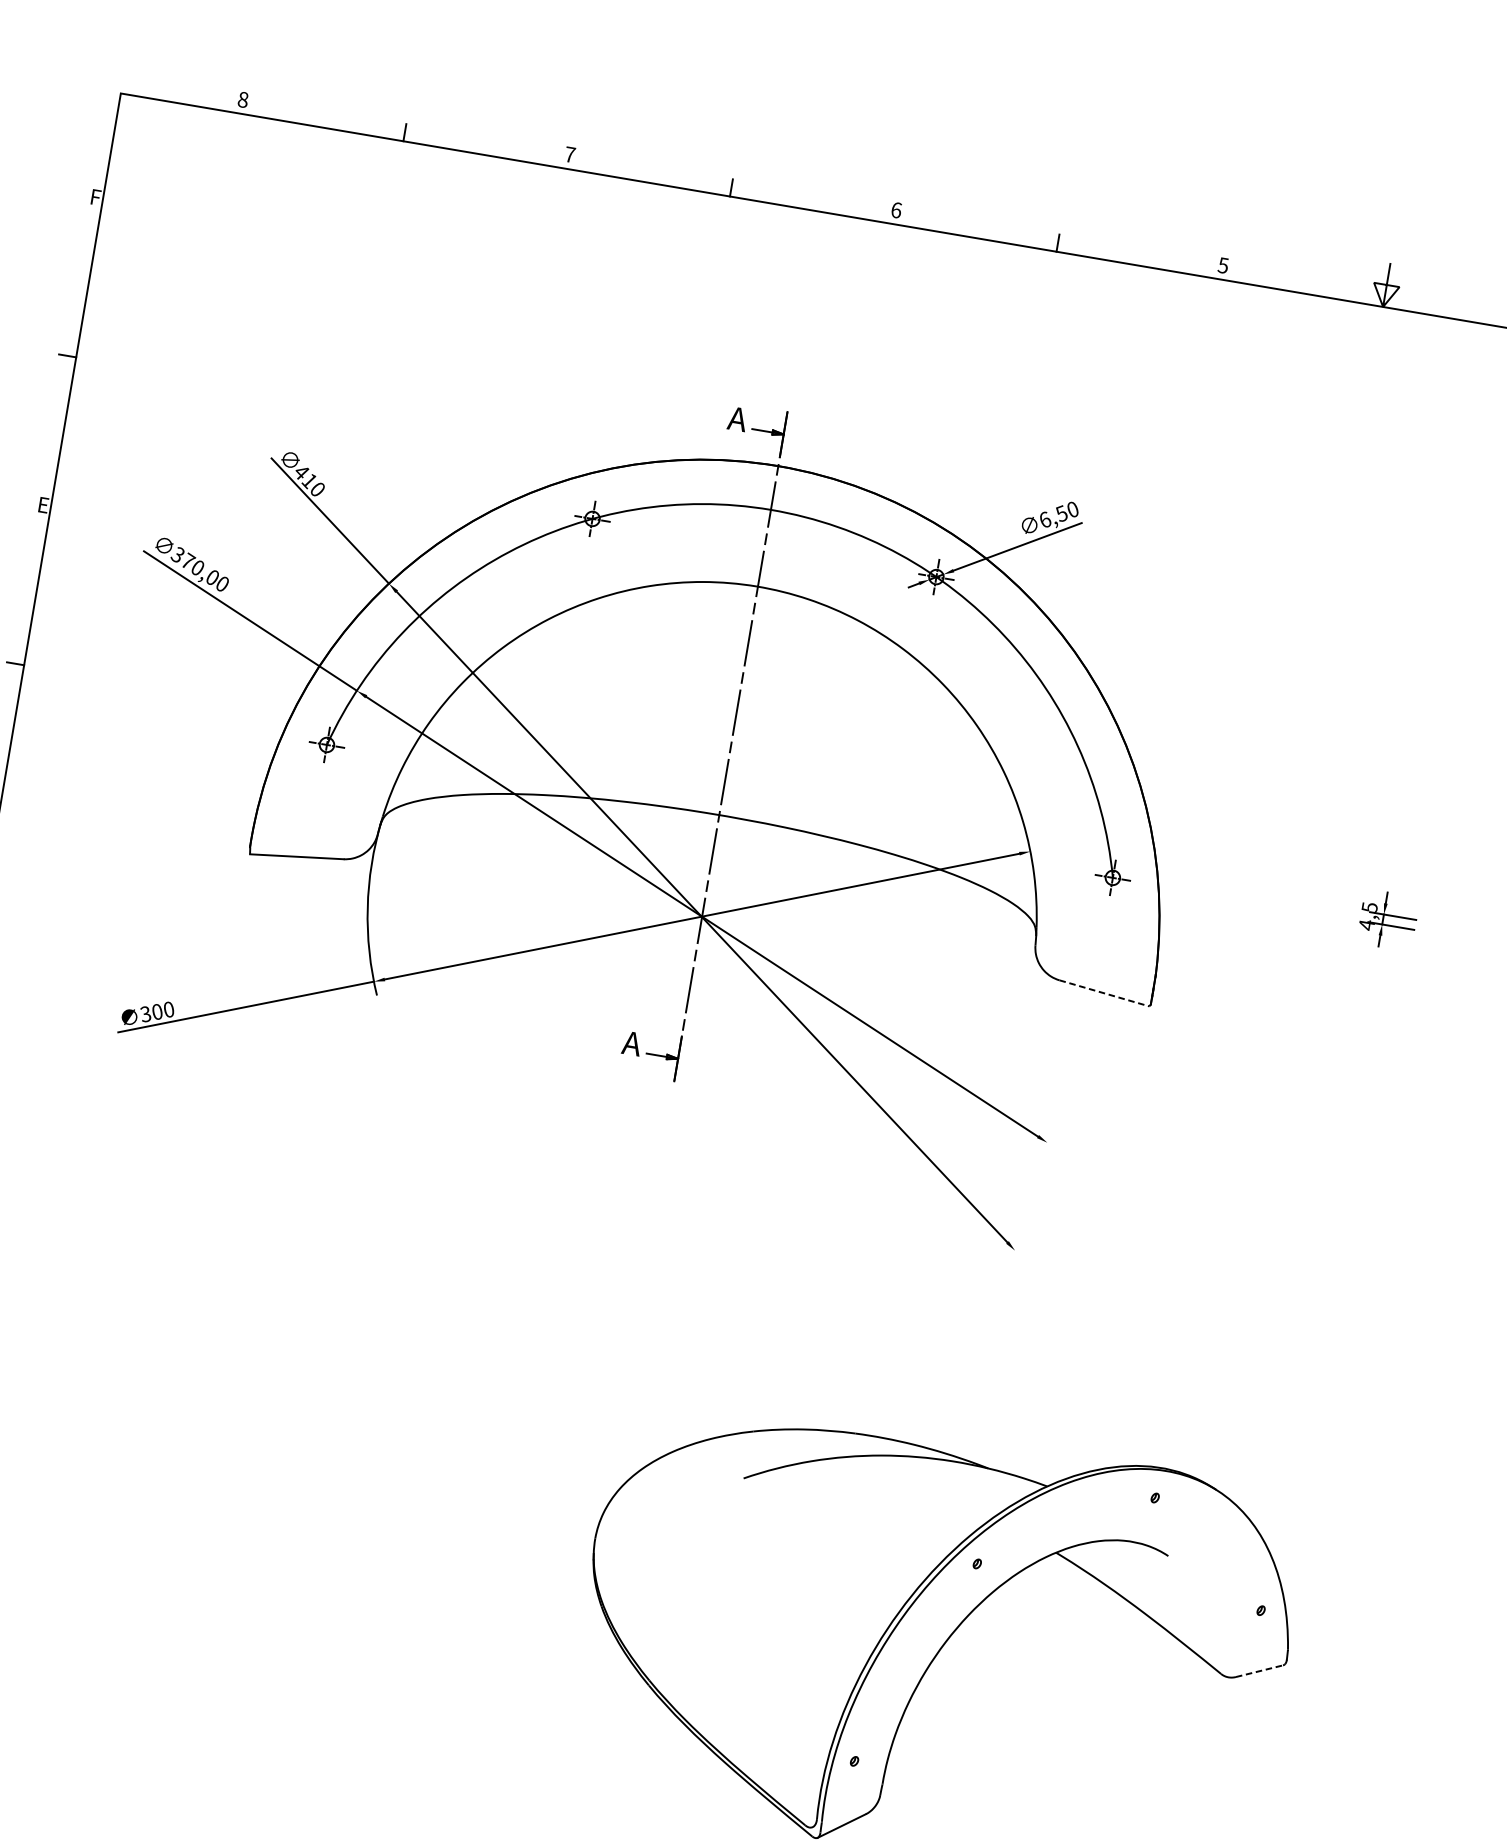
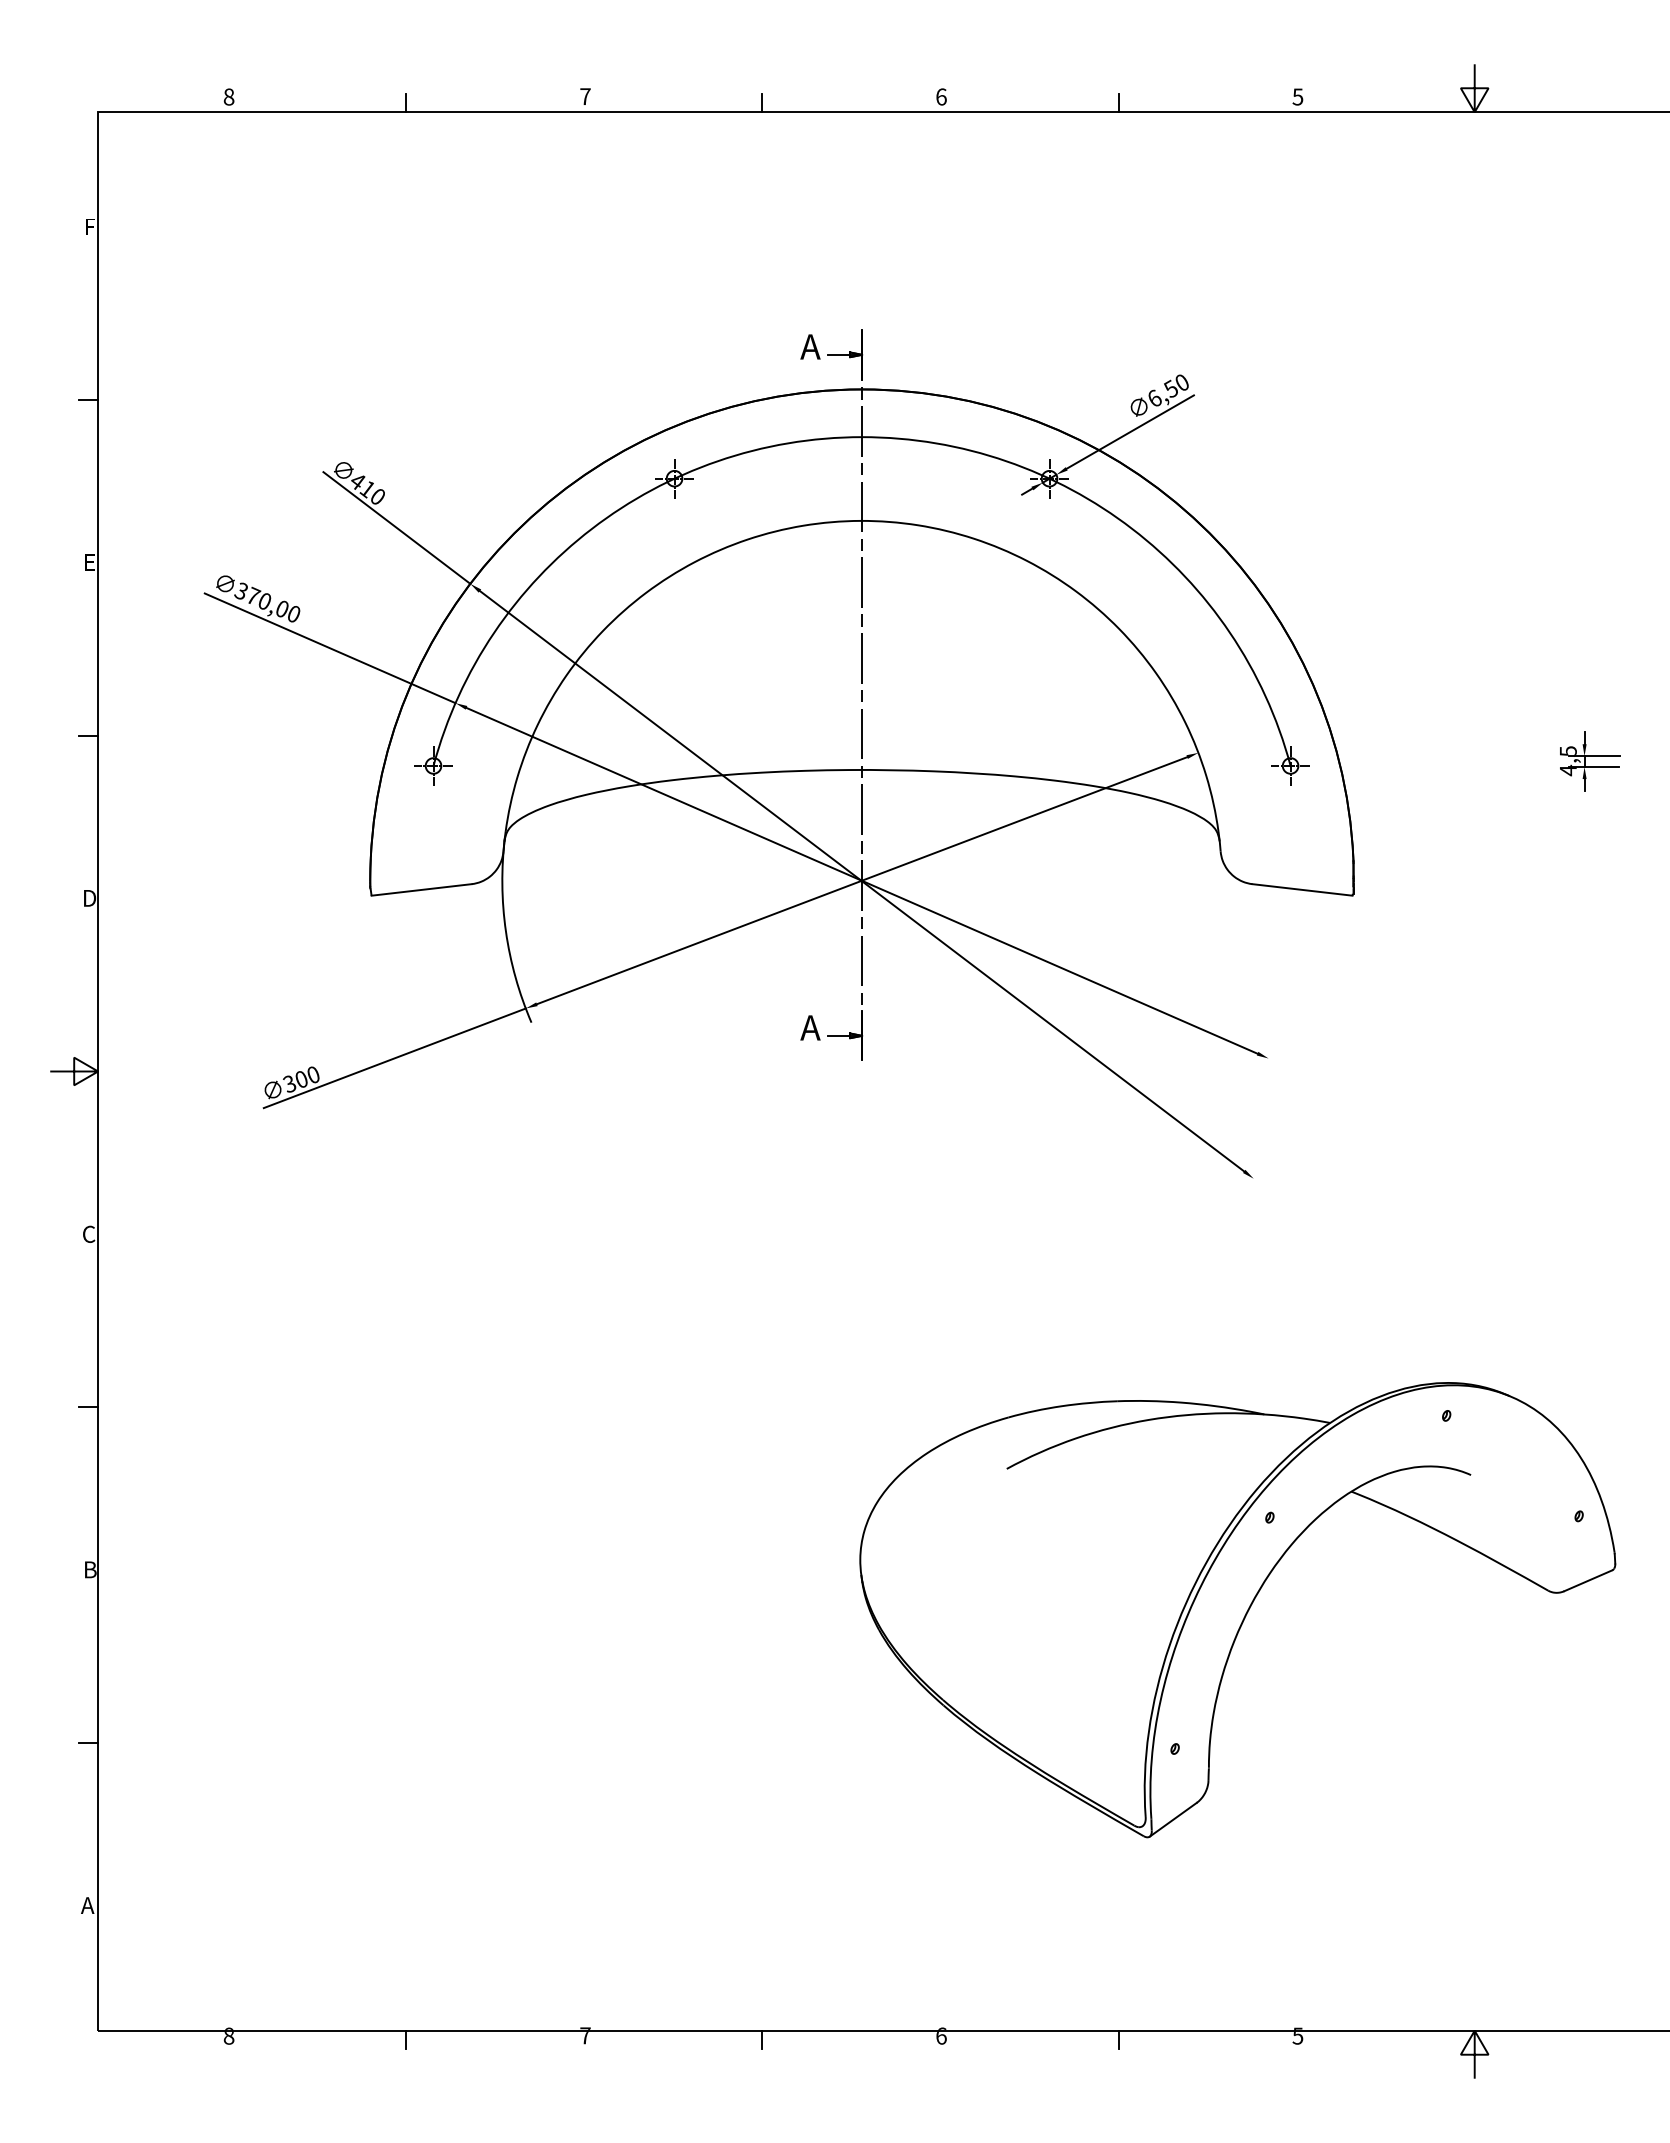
line: (1104, 992) -> (1302, 889), dashed -> solid
line: (1259, 1670) -> (1588, 1580), dashed -> solid

